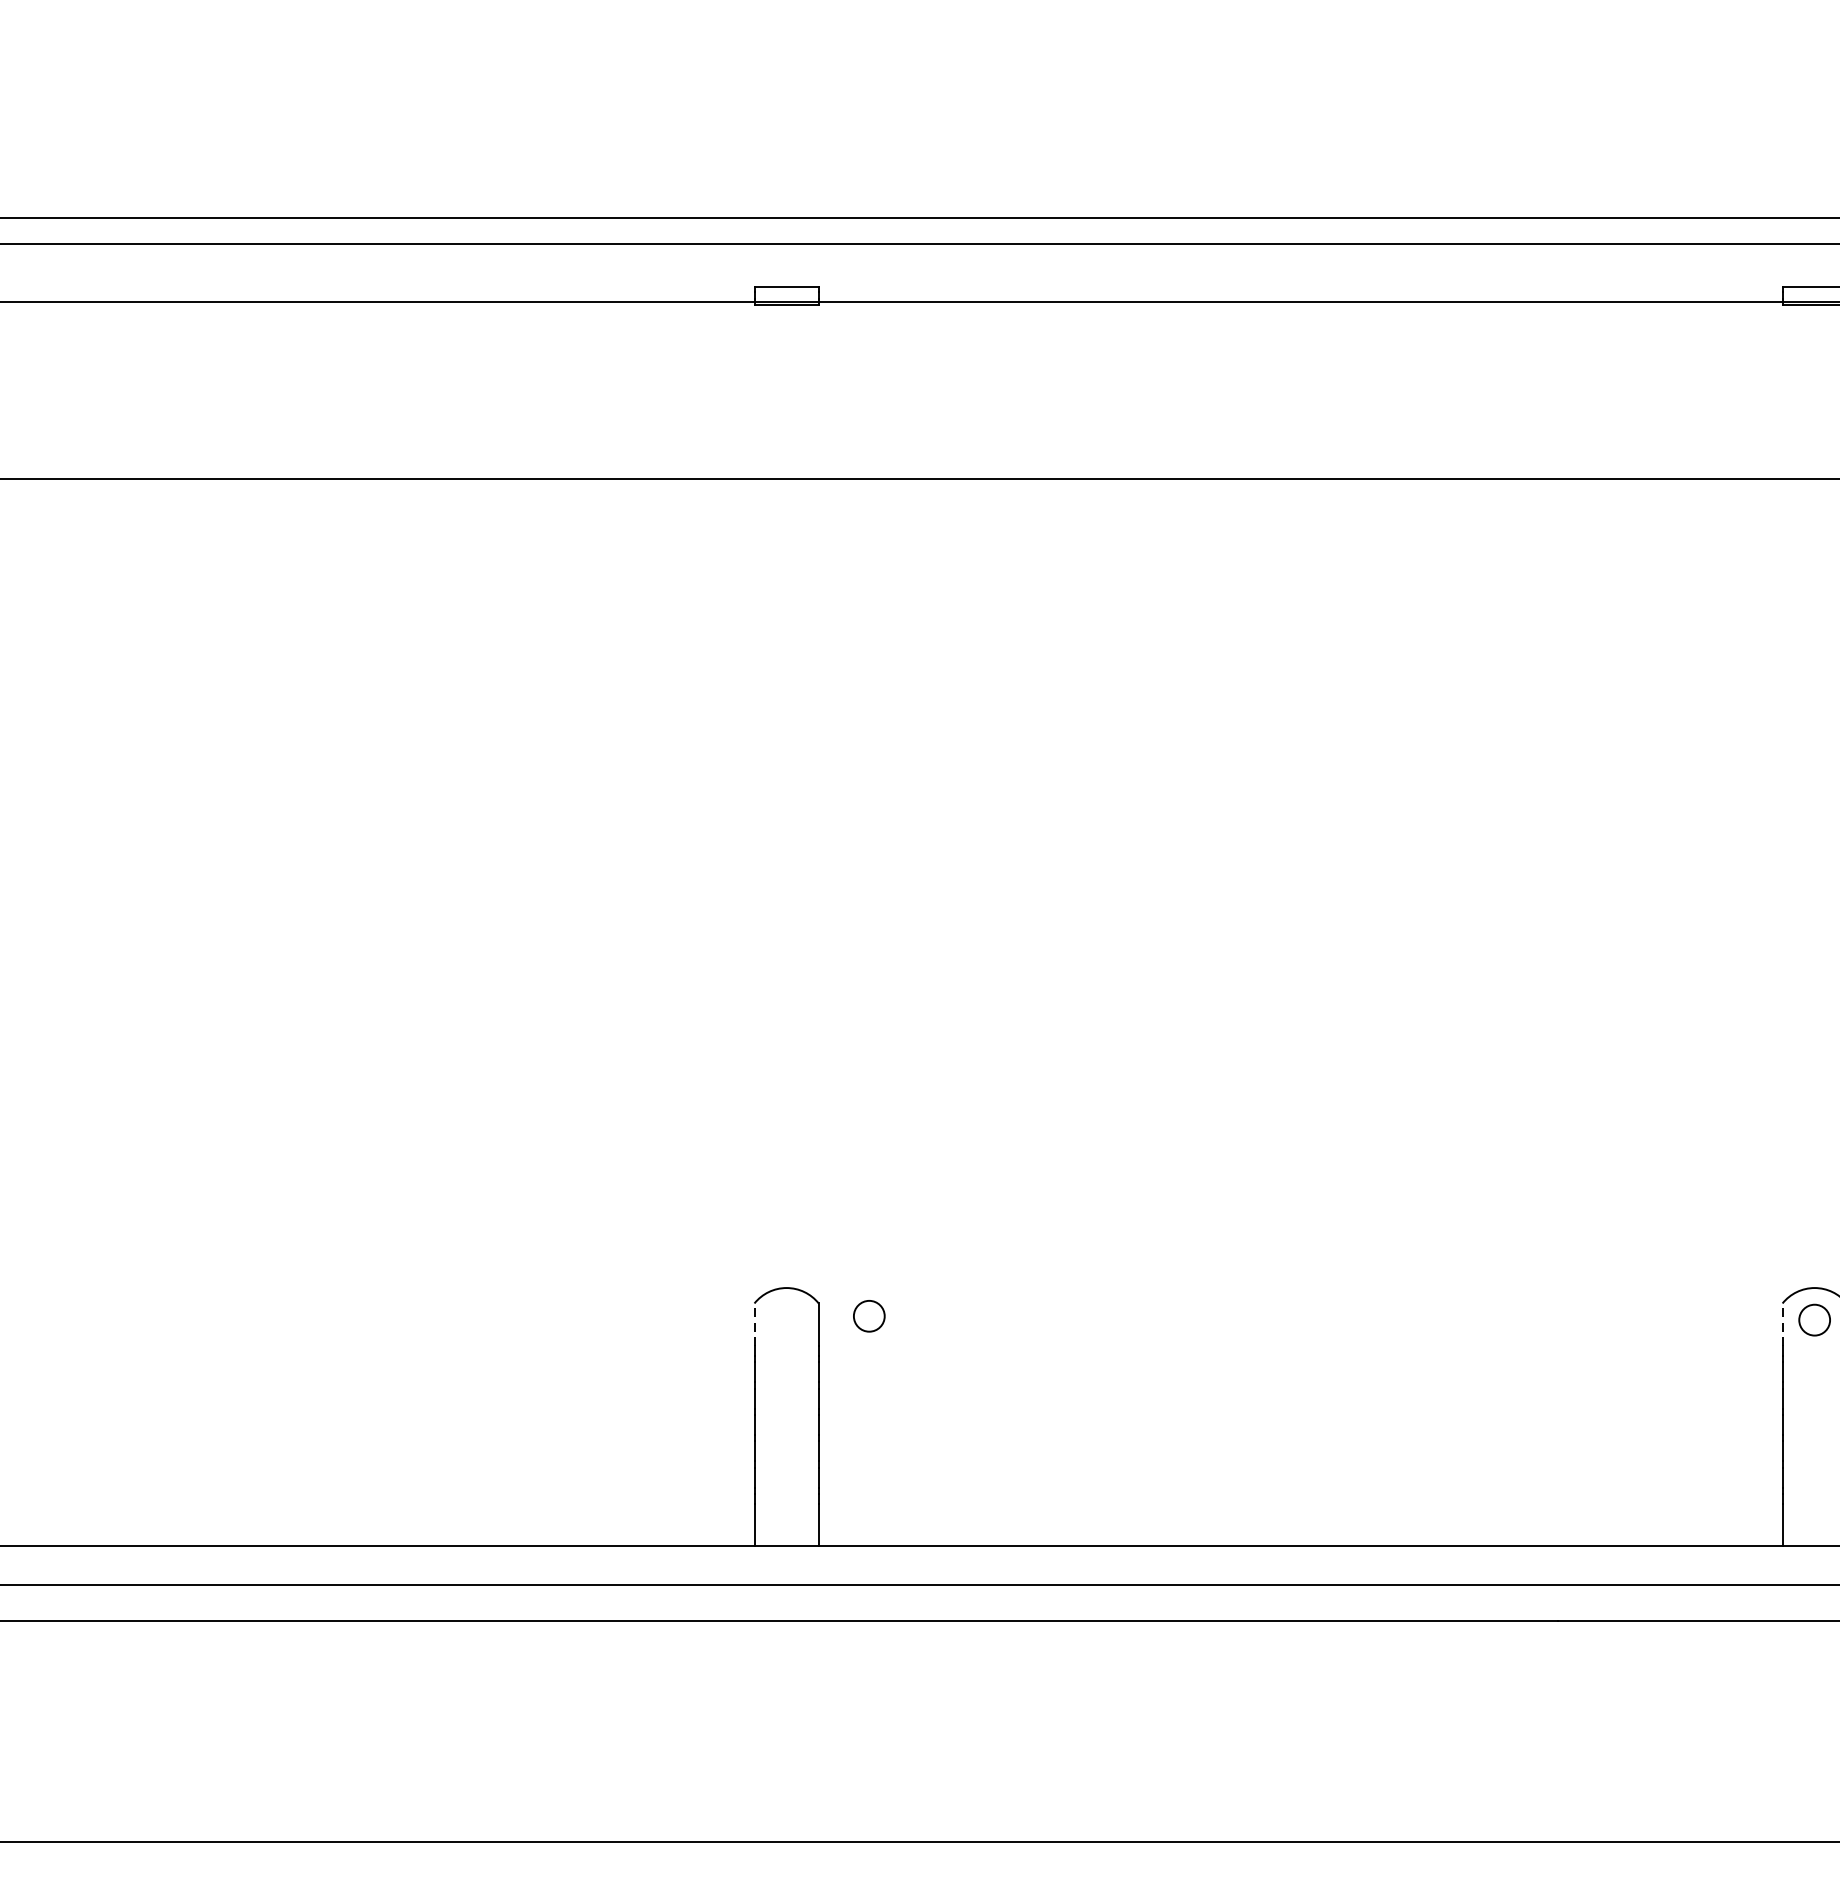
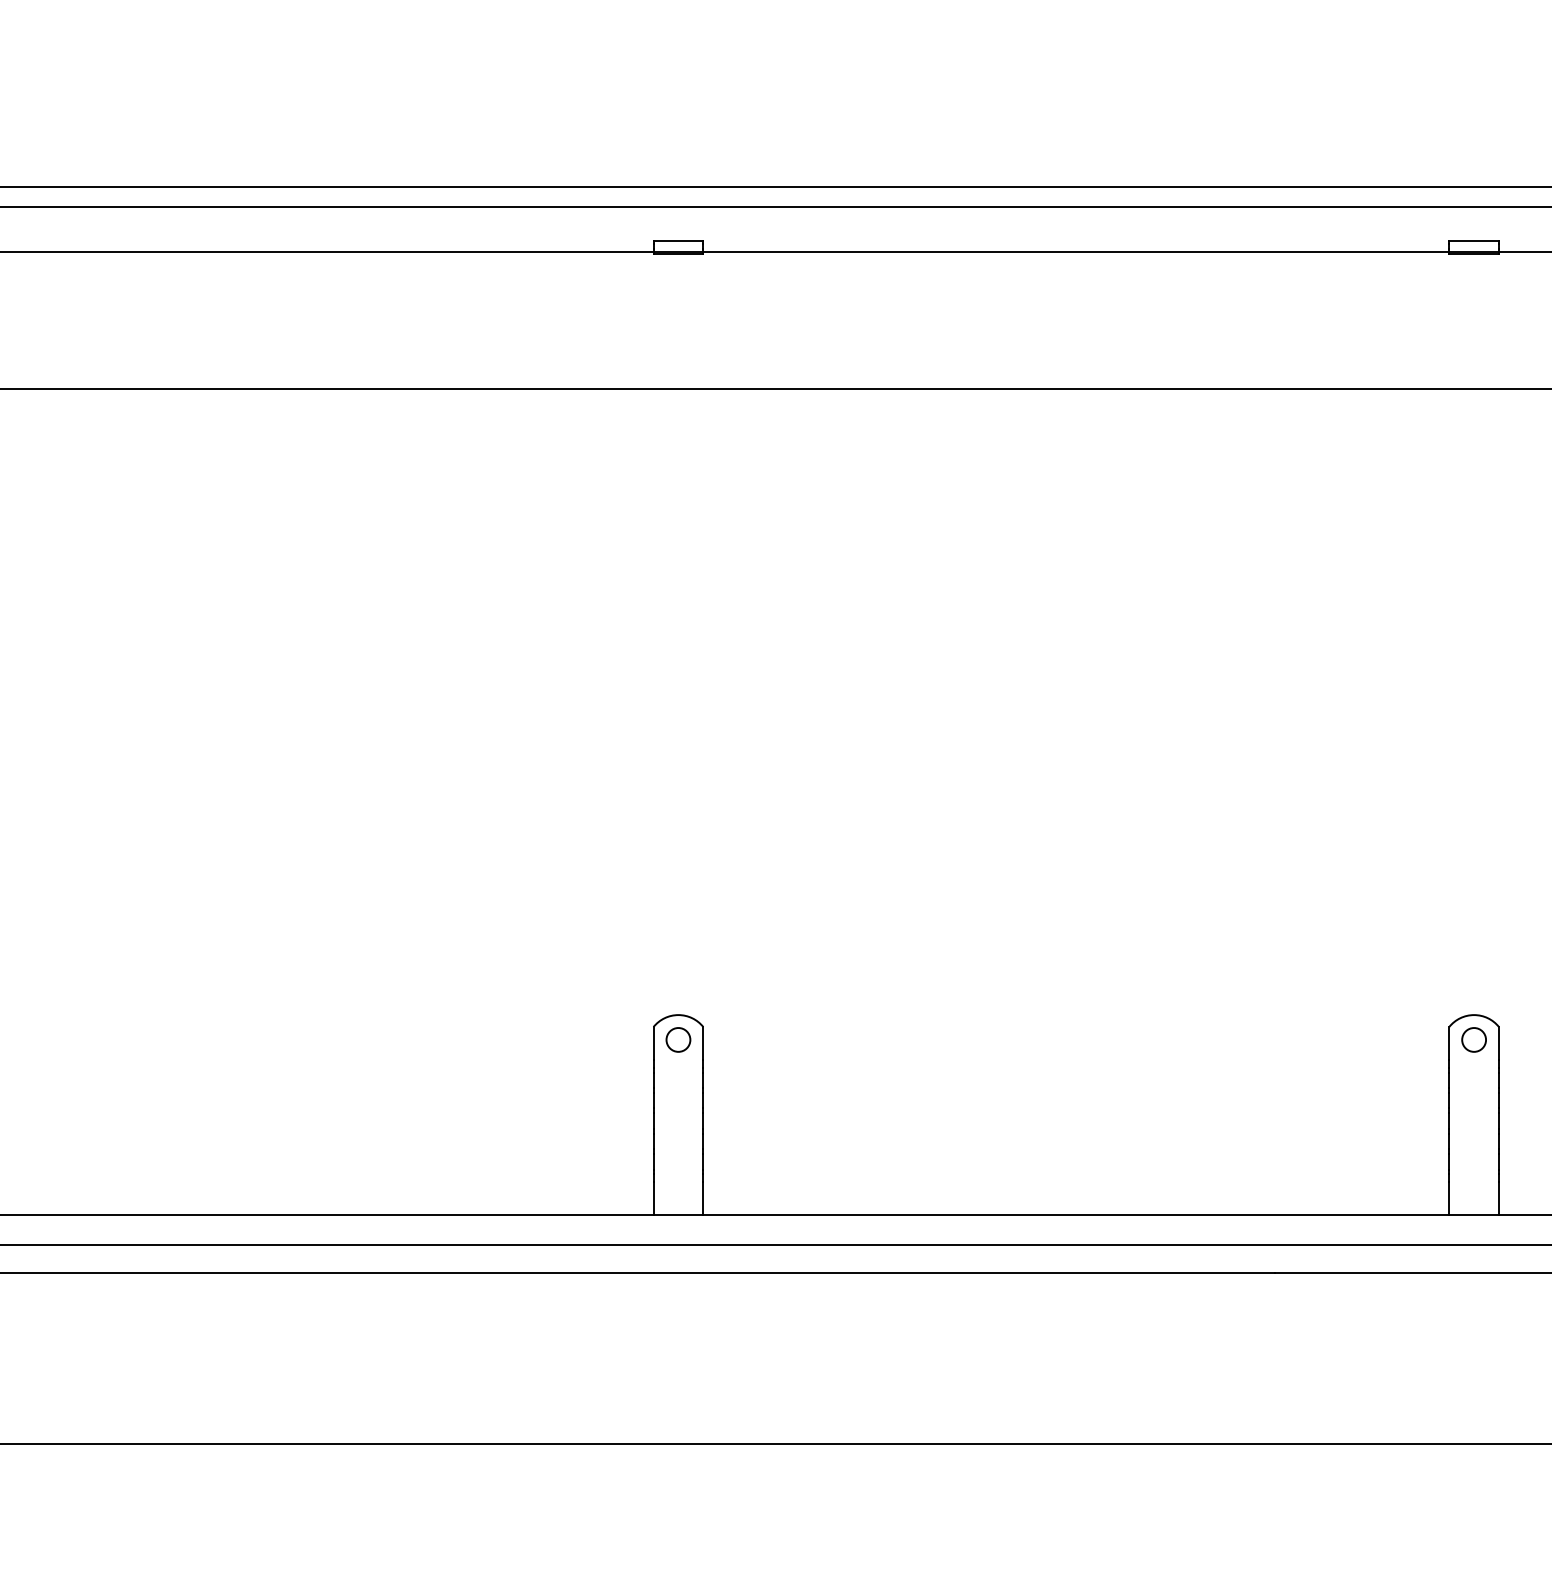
circle: (869, 1315) -> (678, 1039), moved
line: (754, 1323) -> (653, 1042), dashed -> solid
line: (1782, 1323) -> (1449, 1042), dashed -> solid

